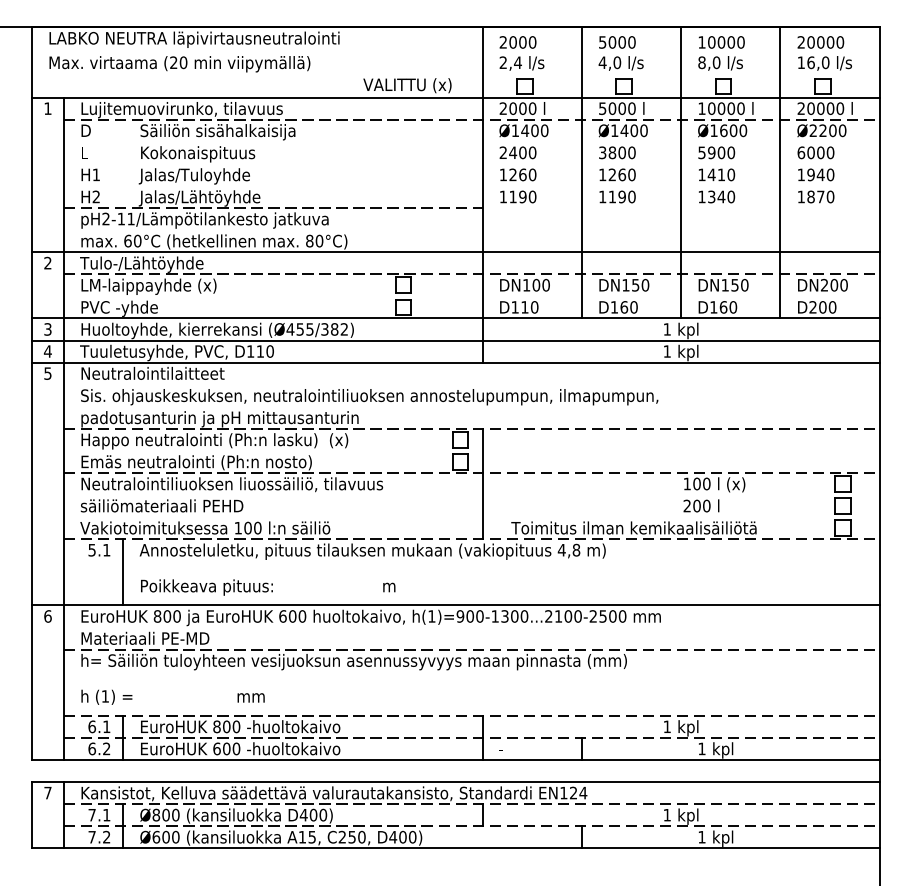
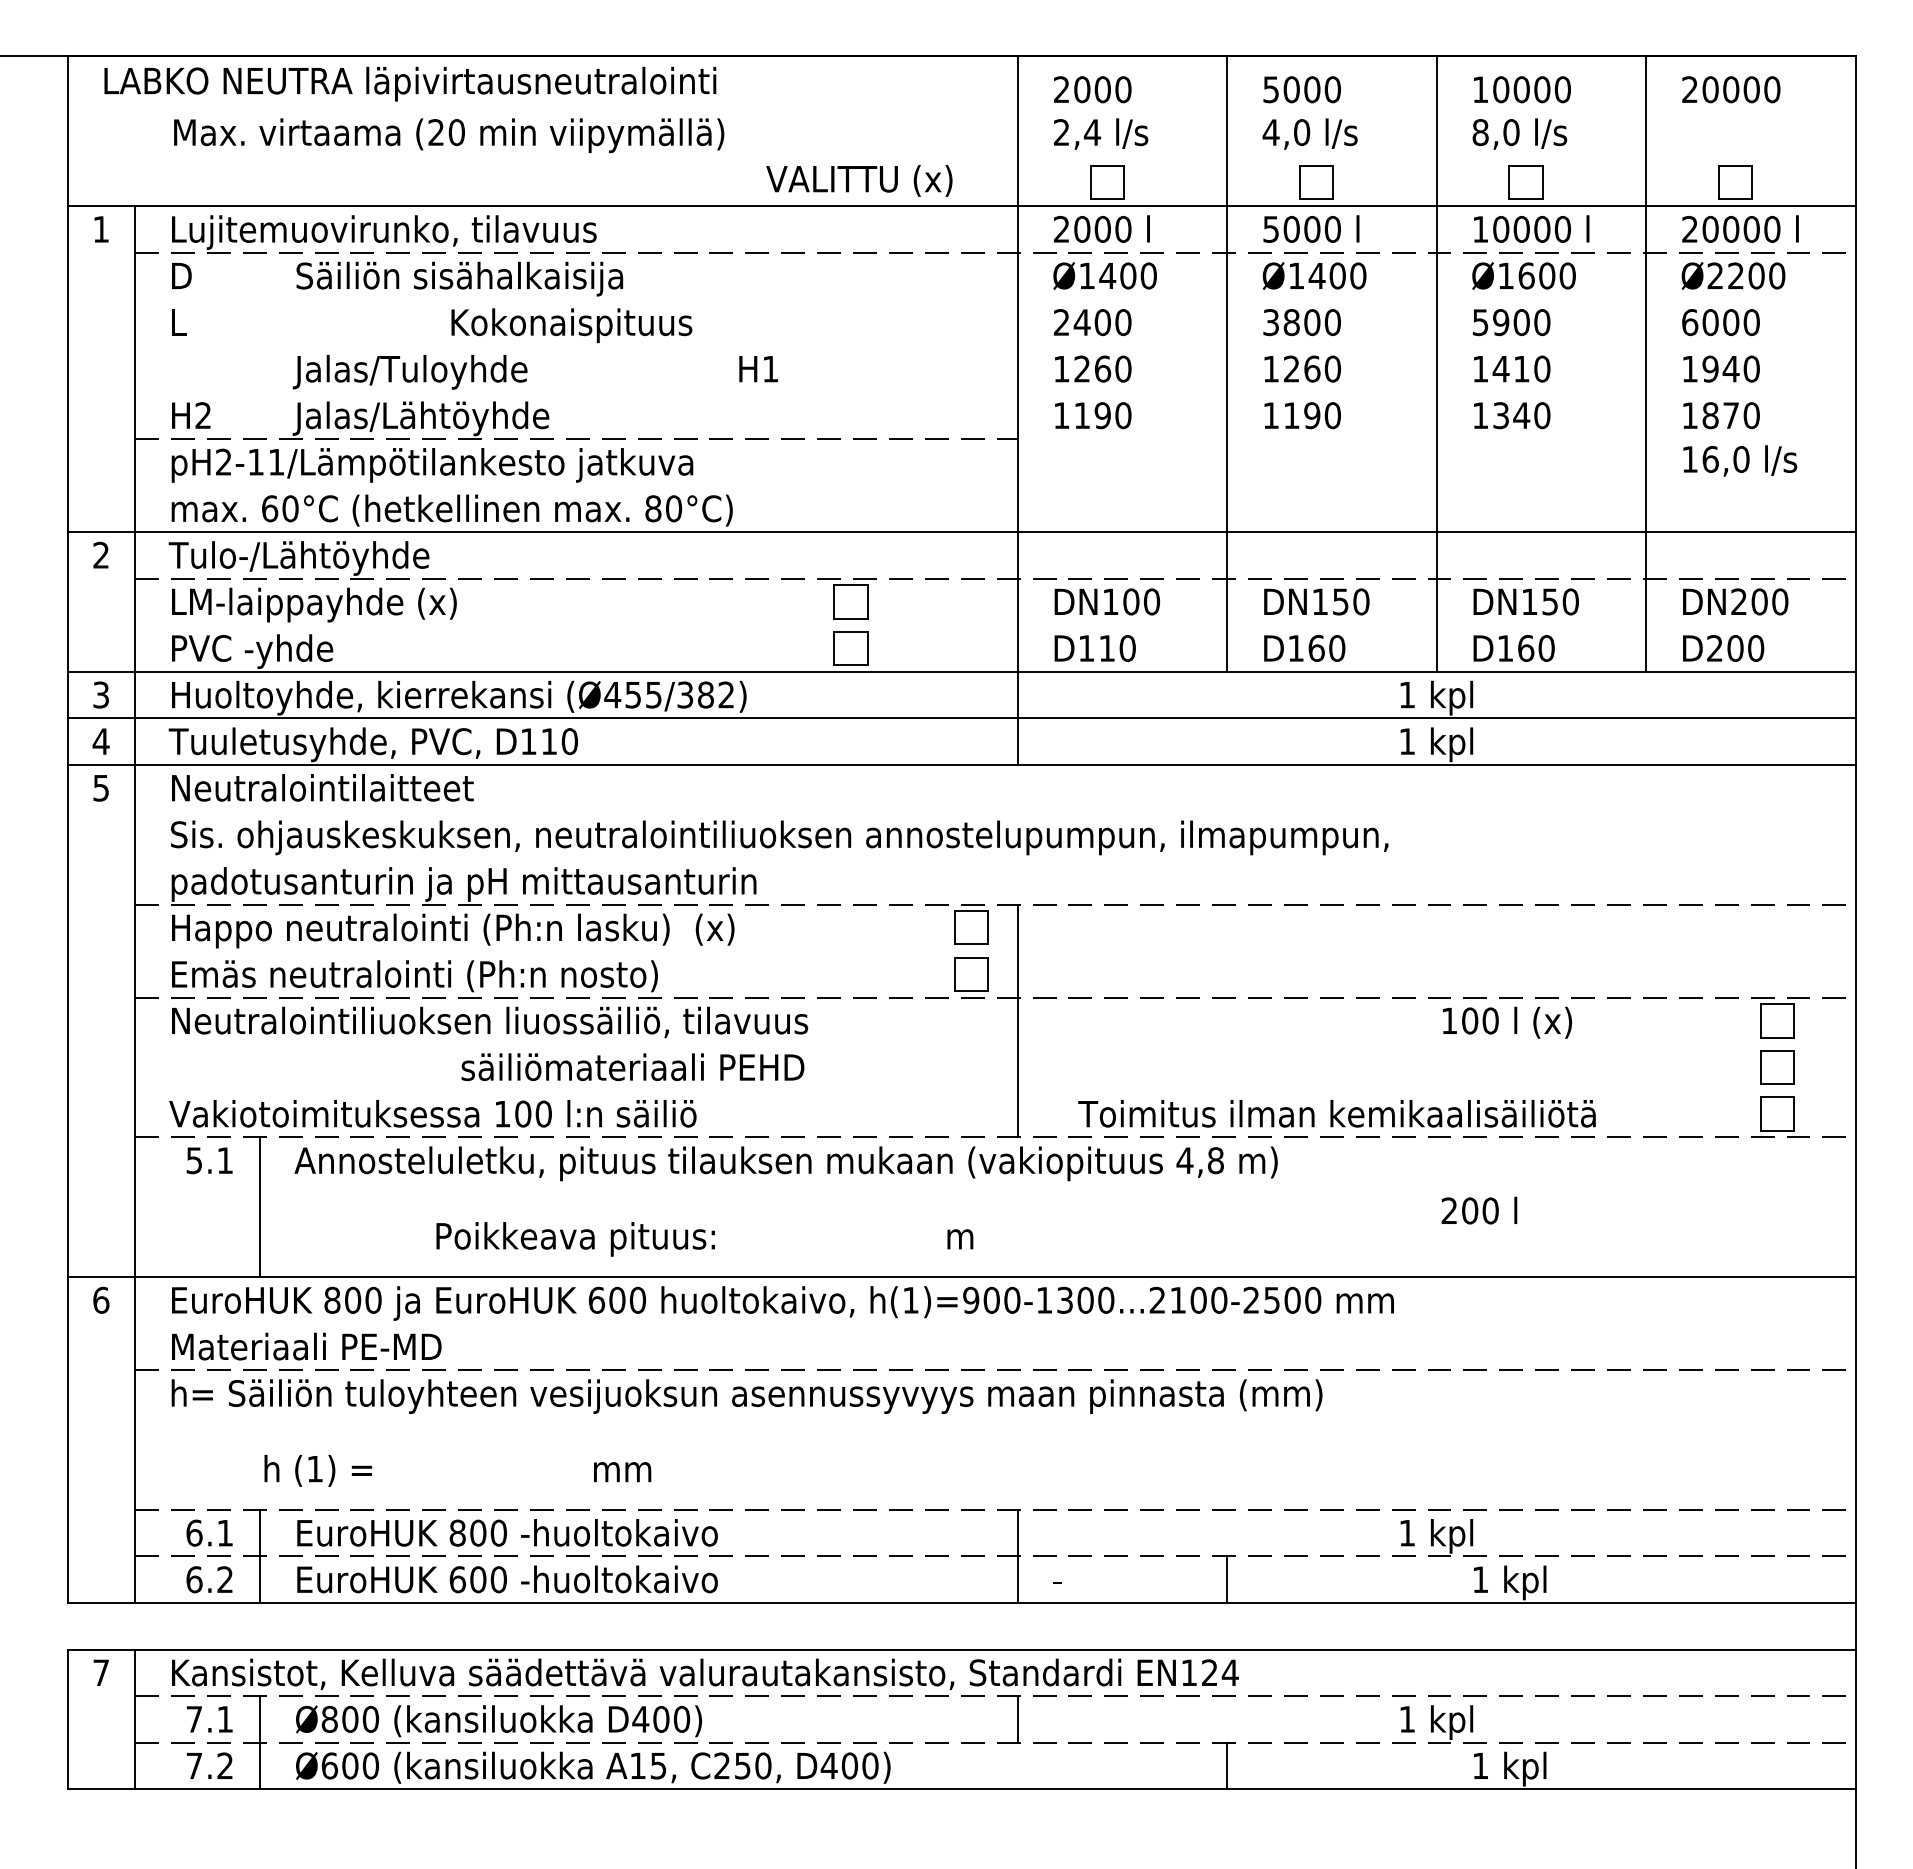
text: (824, 63) -> (1738, 461), moved
text: (179, 64) -> (448, 136), moved
text: (198, 154) -> (572, 326), moved
text: (90, 174) -> (758, 368), moved
text: (161, 505) -> (631, 1066), moved
text: (701, 505) -> (1479, 1209), moved
text: (268, 587) -> (705, 1239), moved
text: (172, 696) -> (456, 1469), moved

